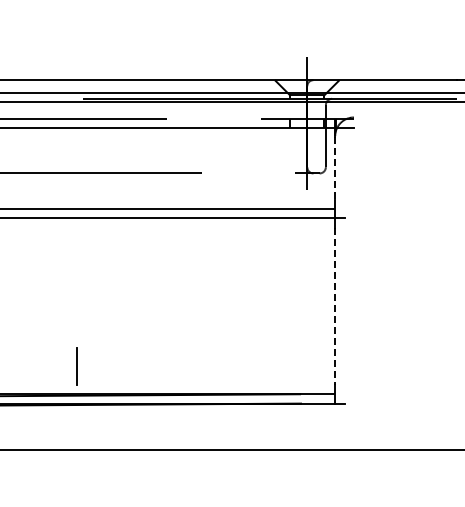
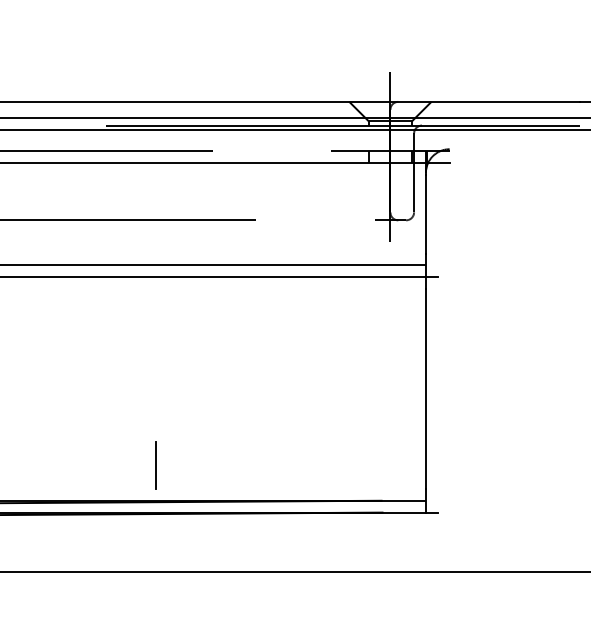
line: (335, 168) -> (426, 214), dashed -> solid
line: (335, 306) -> (426, 389), dashed -> solid
line: (76, 366) -> (155, 465), moved

